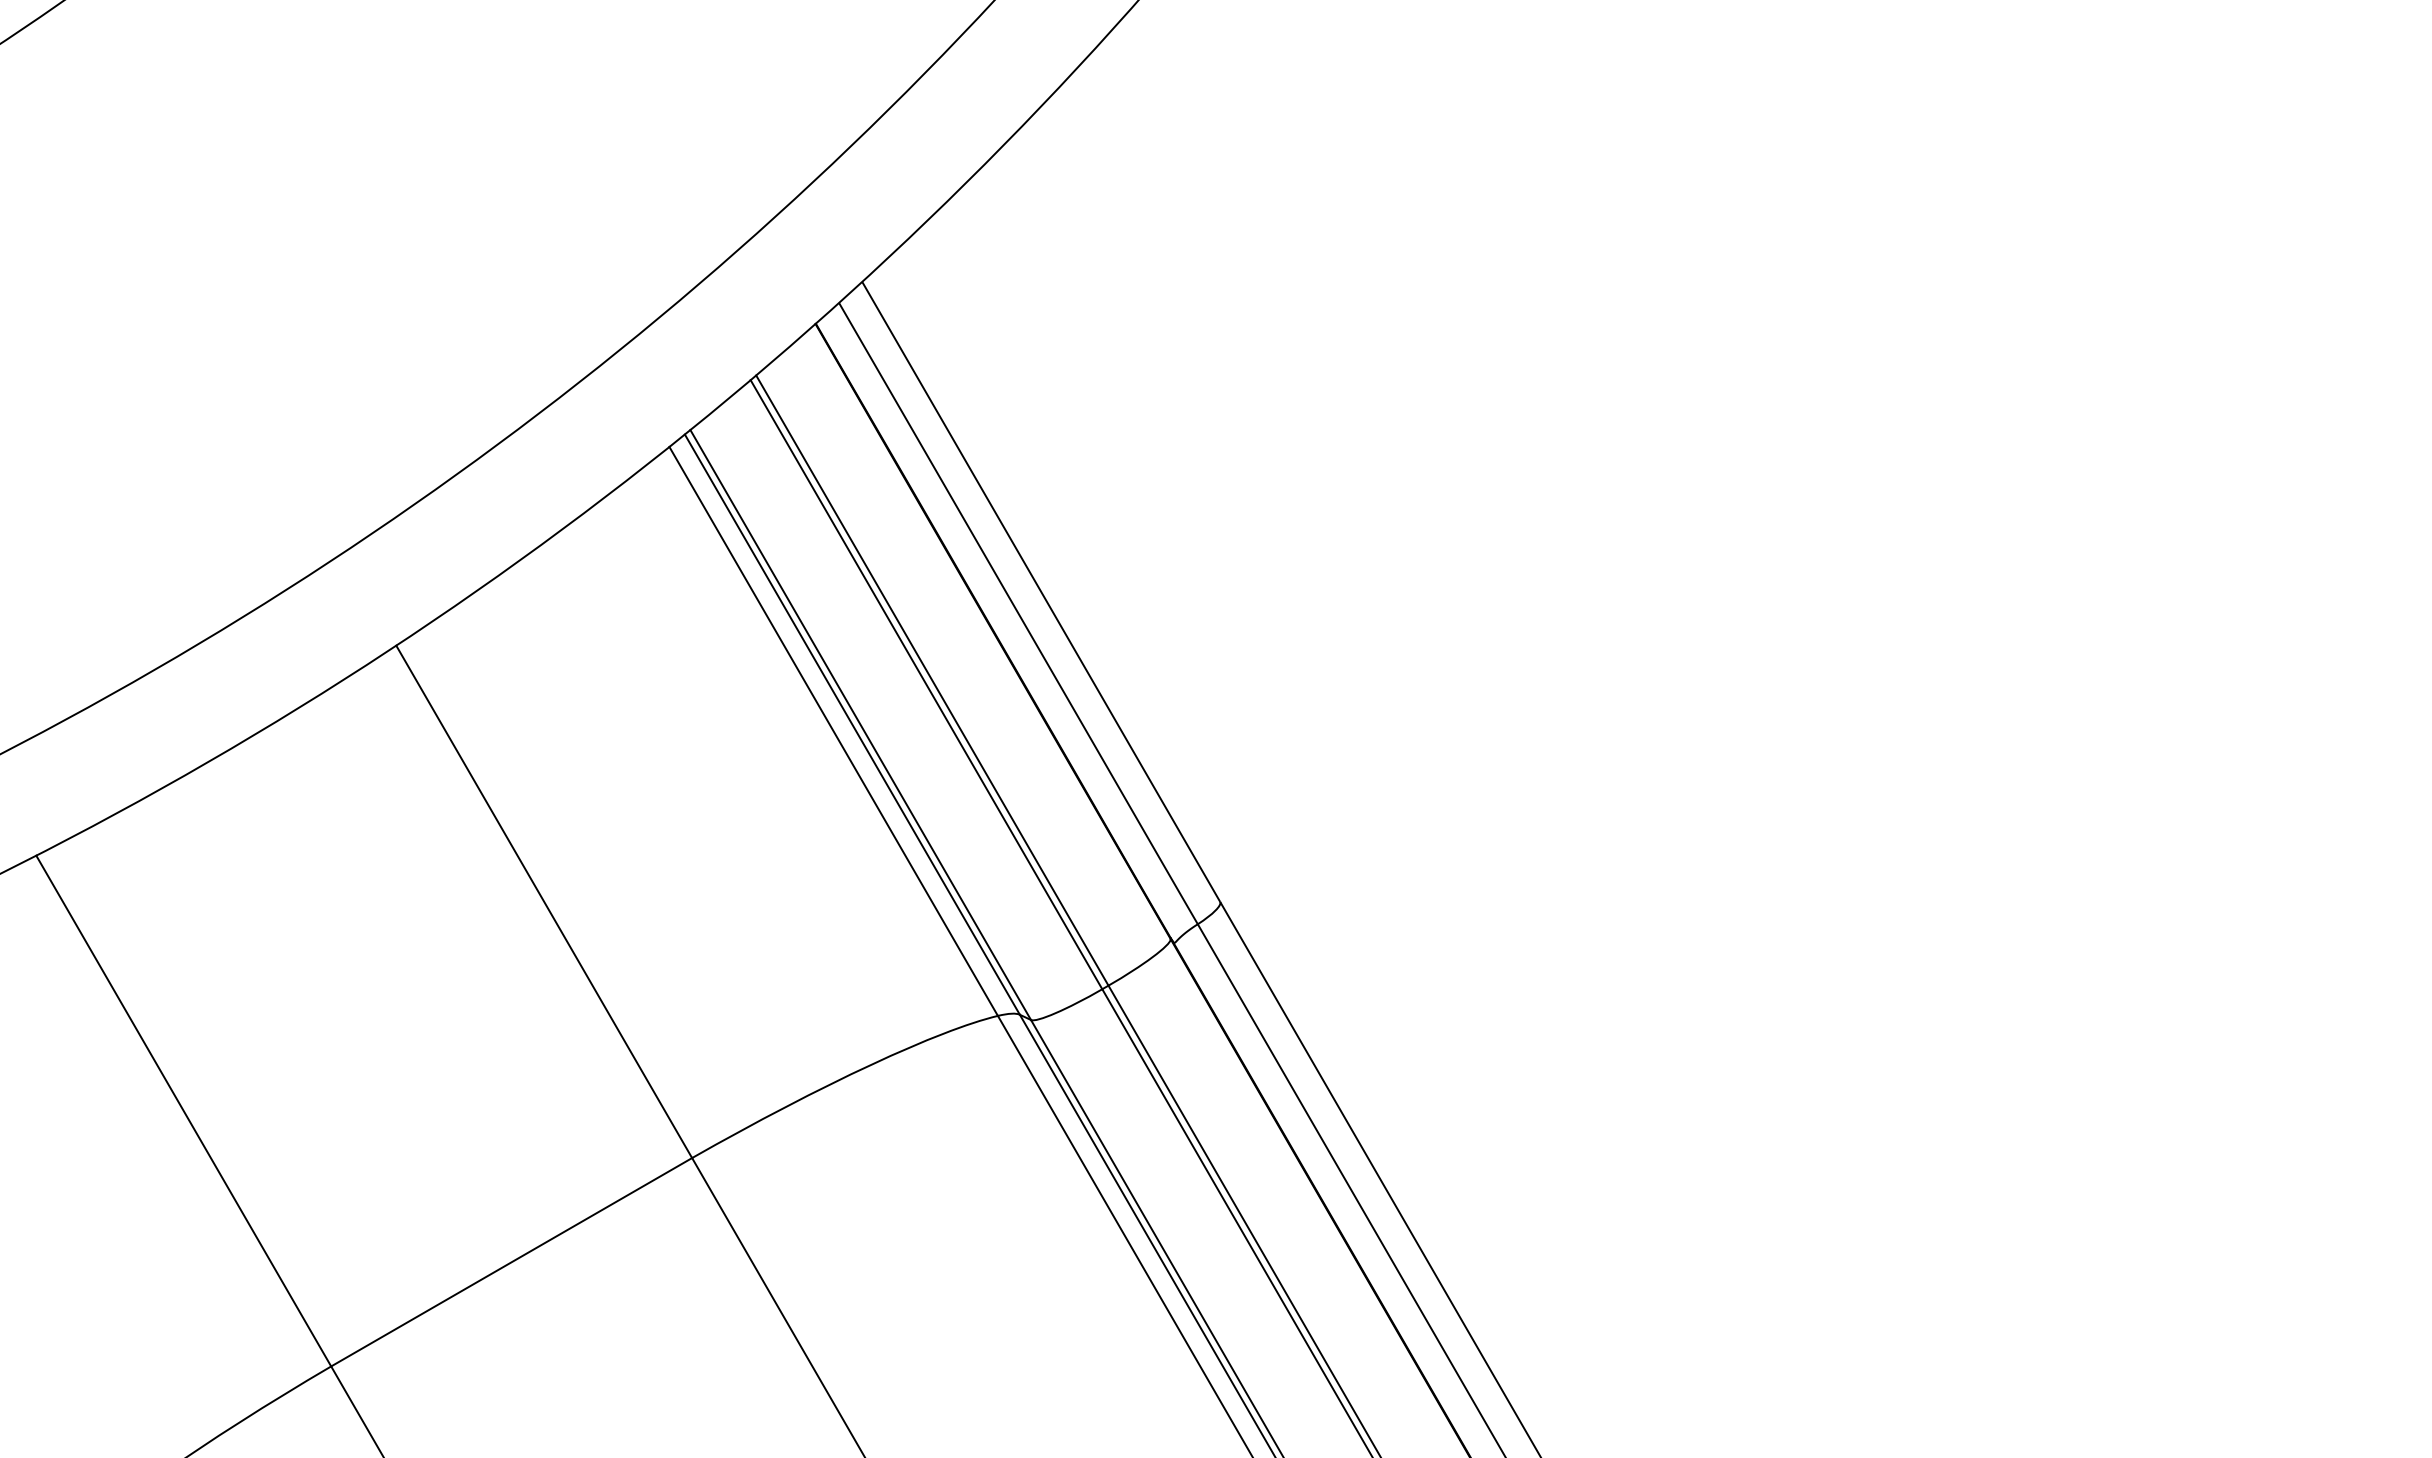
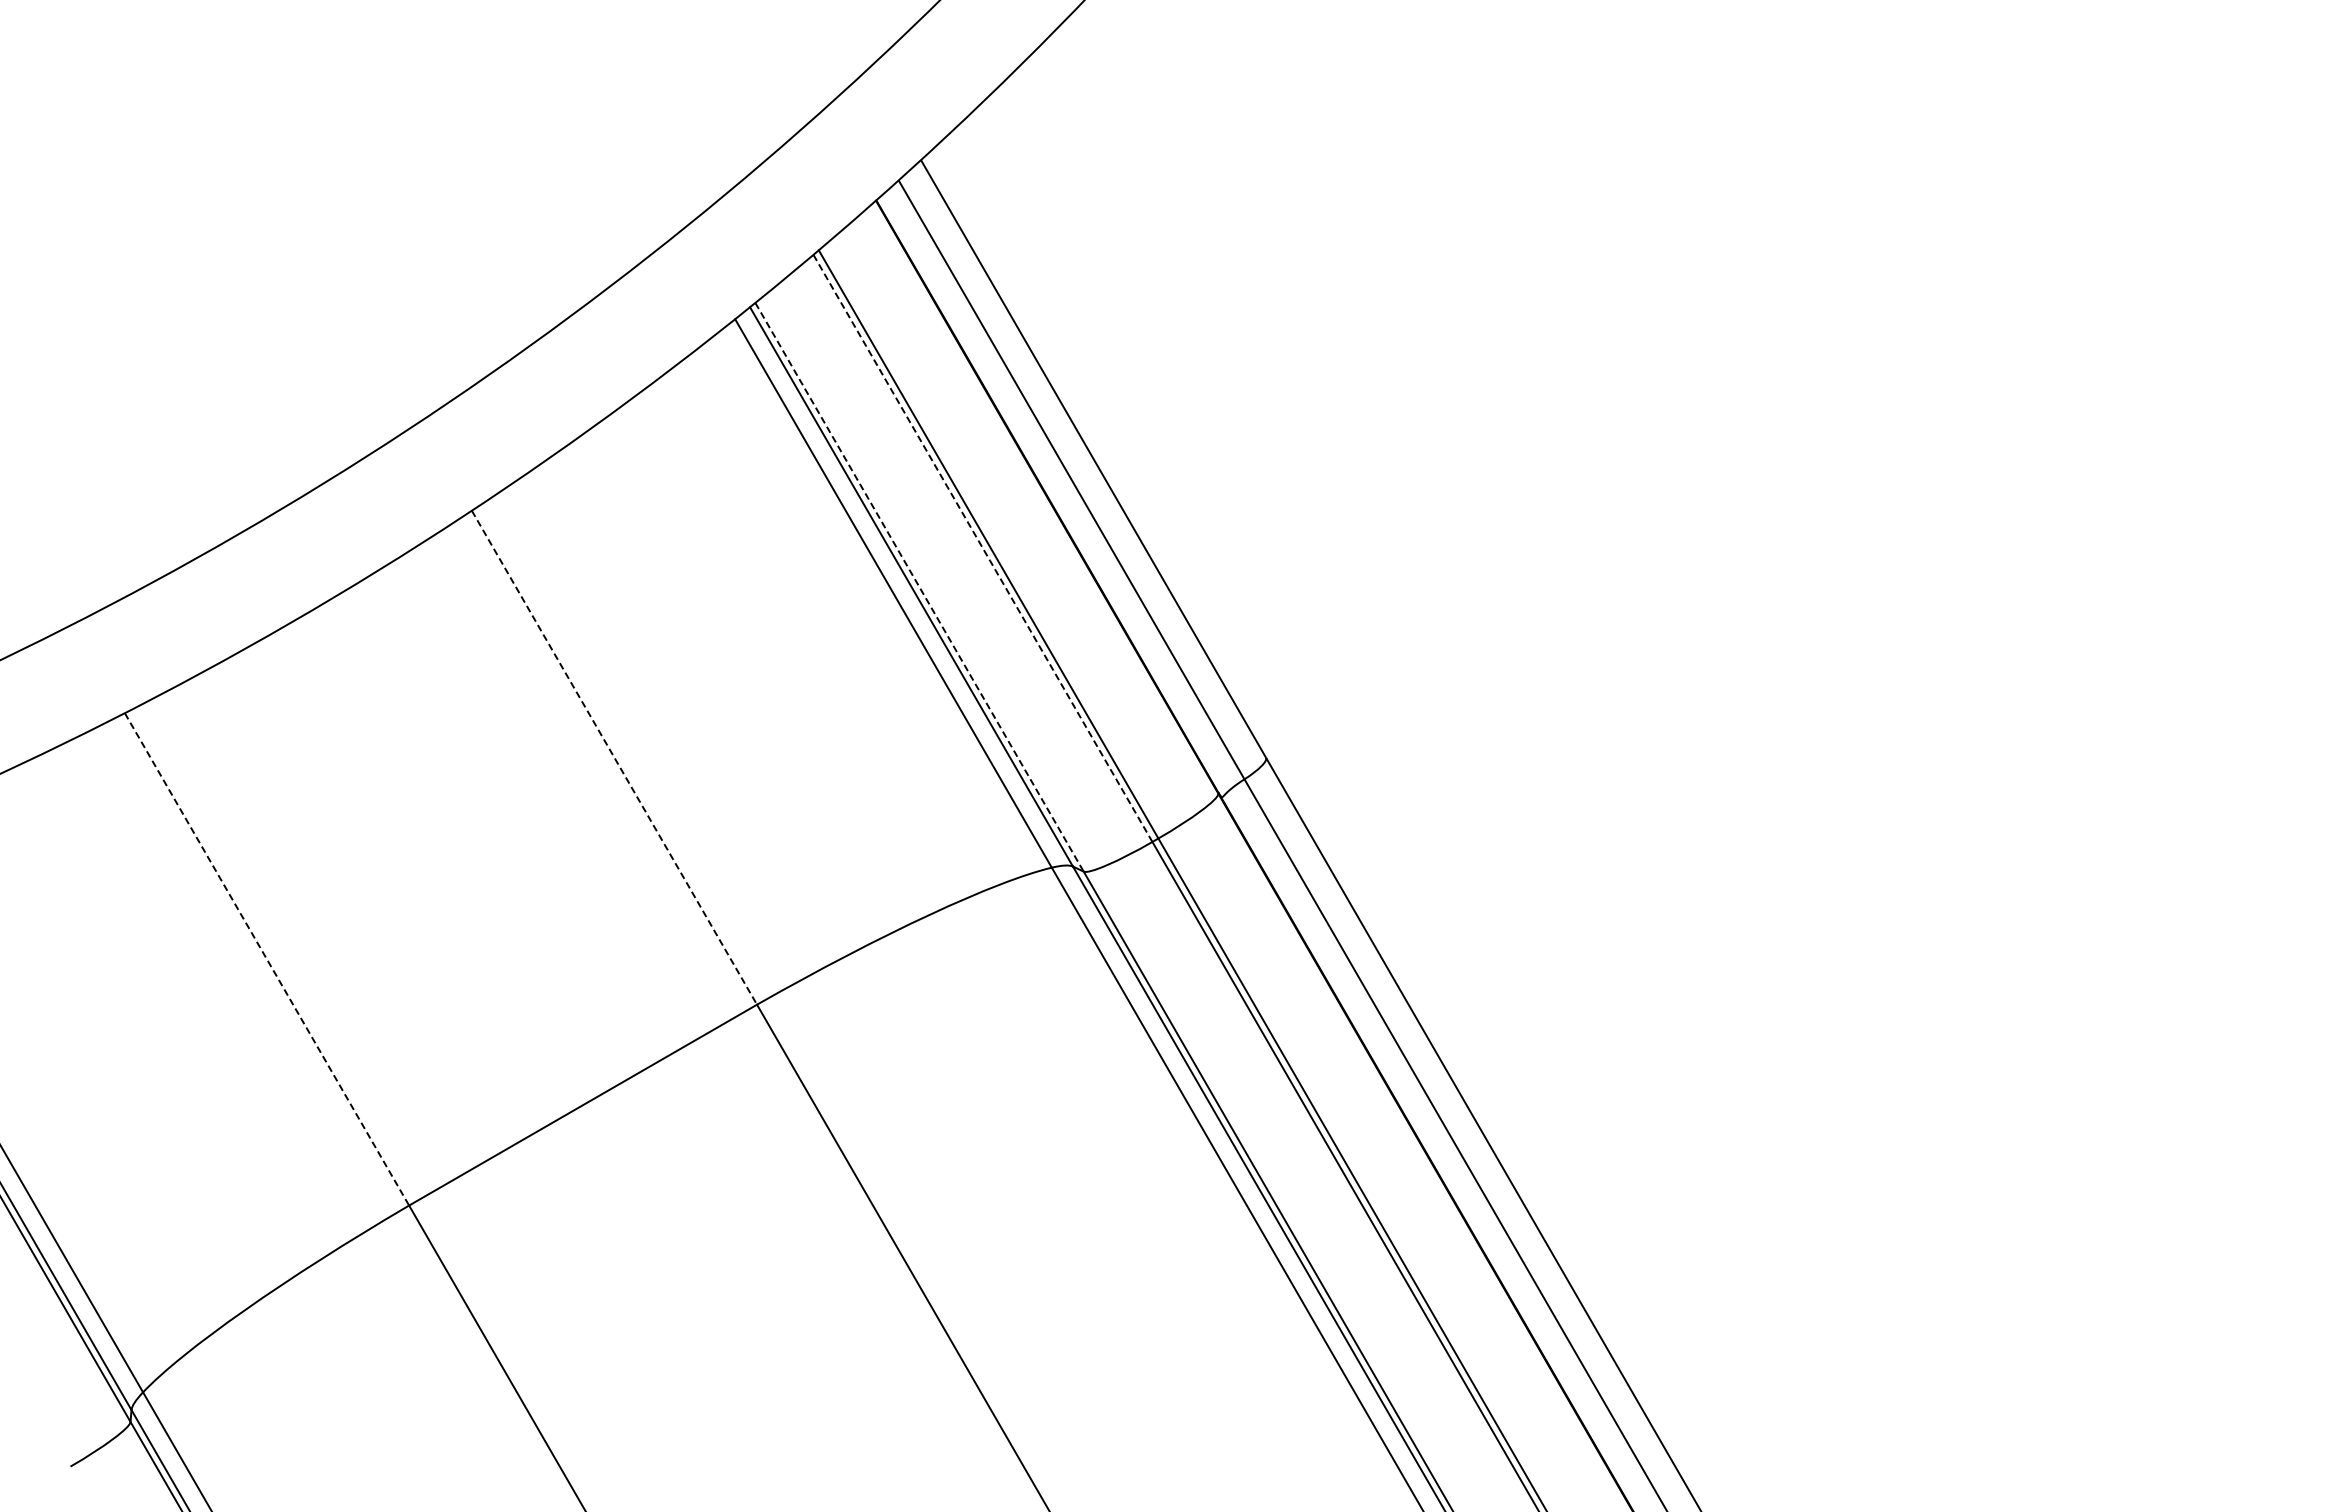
line: (926, 684) -> (982, 548), solid -> dashed
line: (860, 725) -> (919, 587), solid -> dashed
line: (544, 902) -> (614, 758), solid -> dashed
line: (184, 1111) -> (267, 959), solid -> dashed

